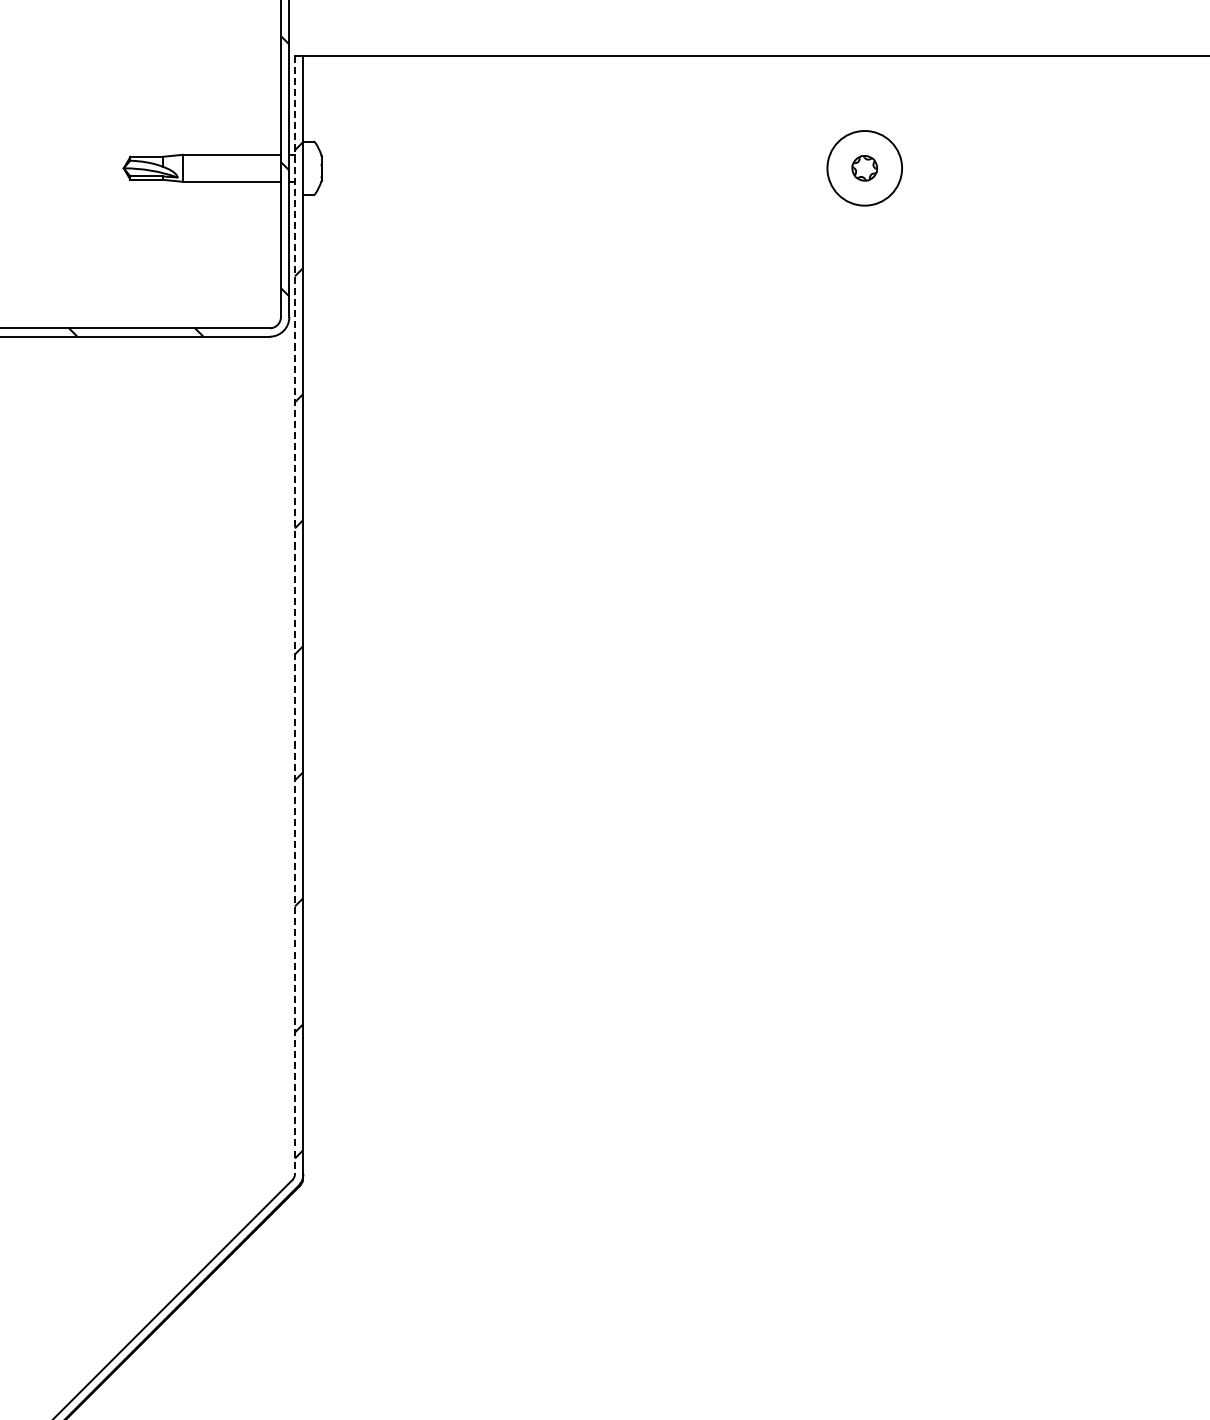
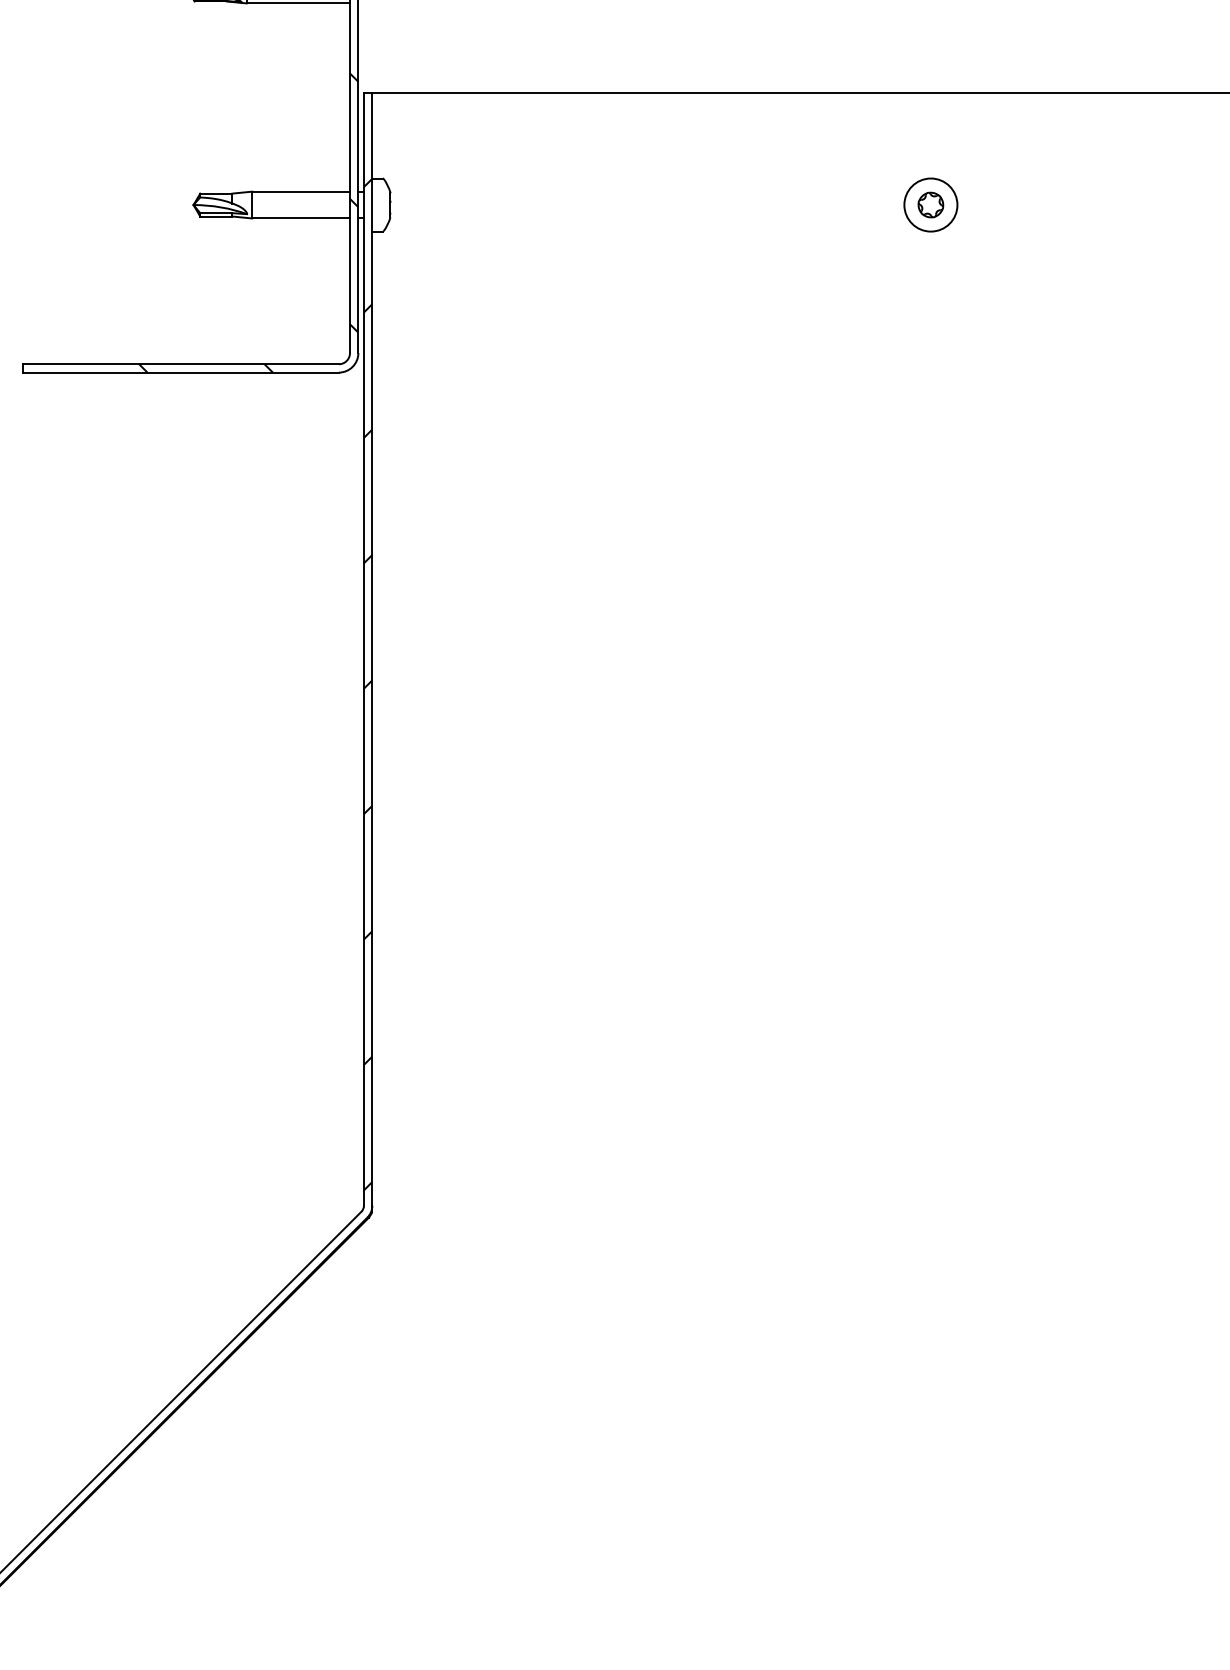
circle: (864, 167) -> (930, 204), size x0.71
line: (294, 615) -> (363, 650), dashed -> solid

